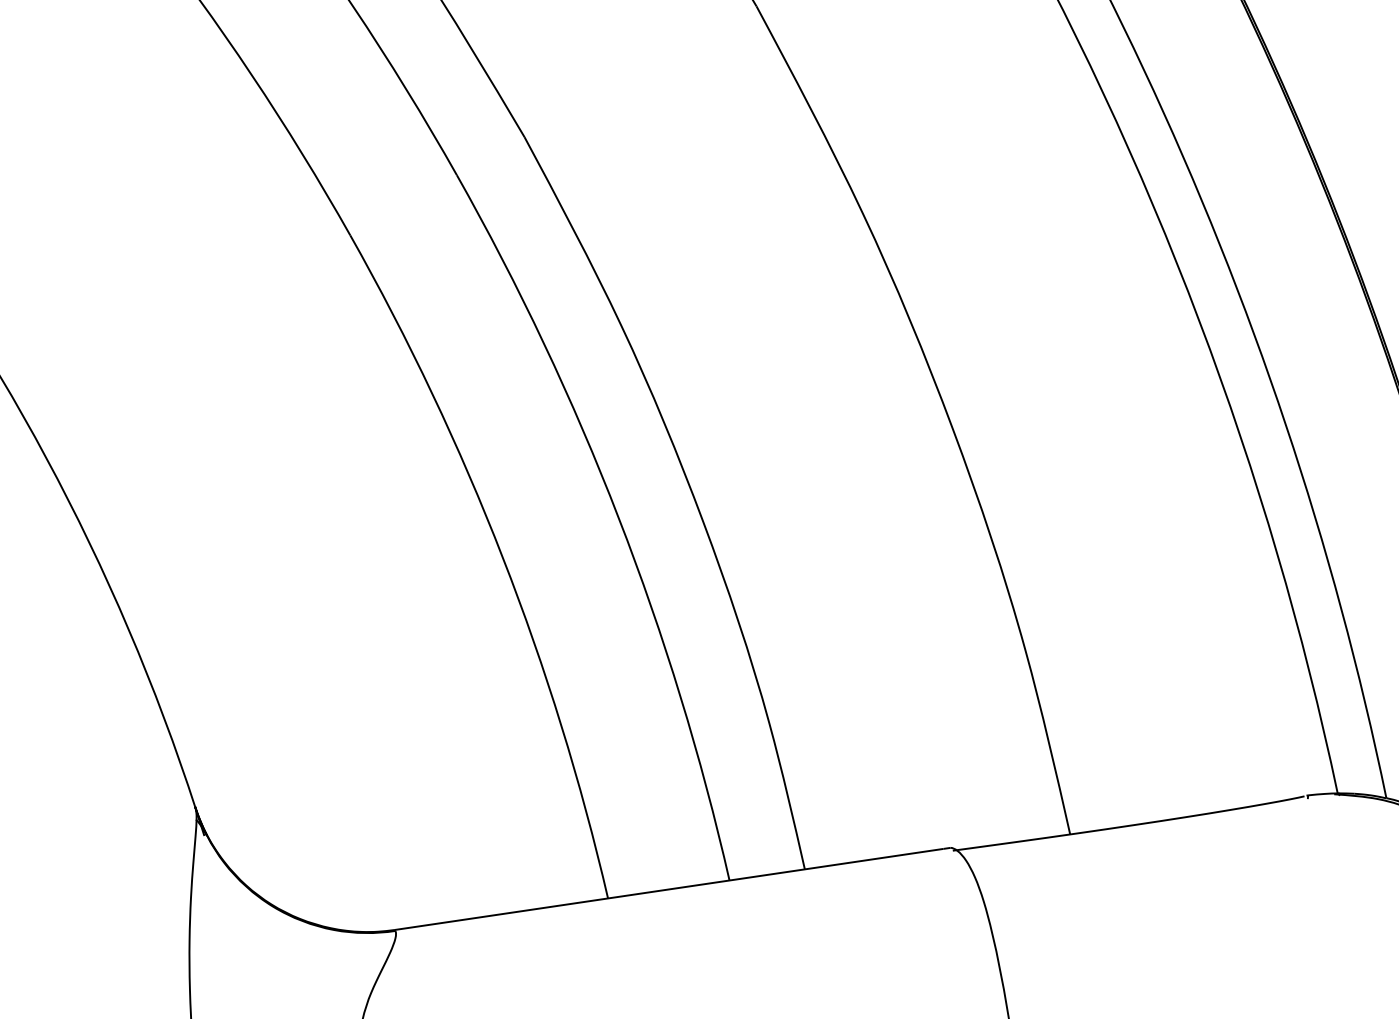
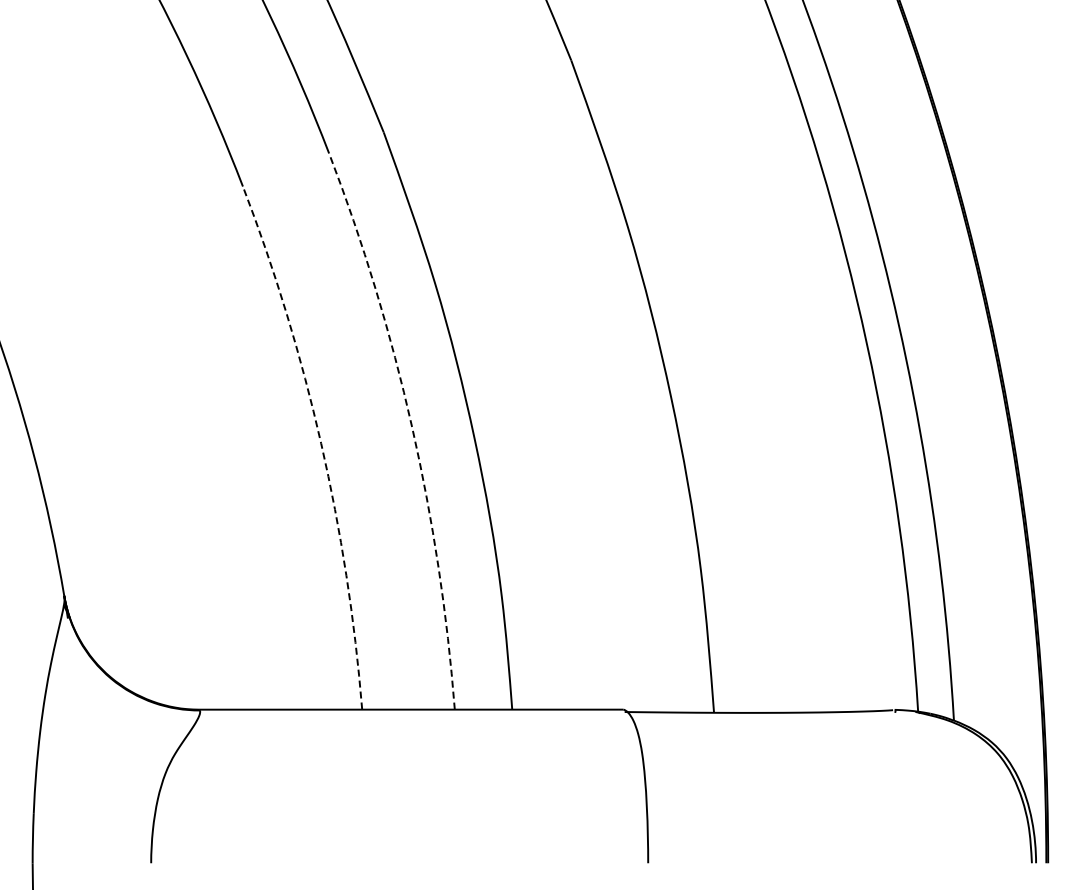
arc: (619, 517) -> (412, 426), solid -> dashed
arc: (503, 557) -> (321, 443), solid -> dashed

